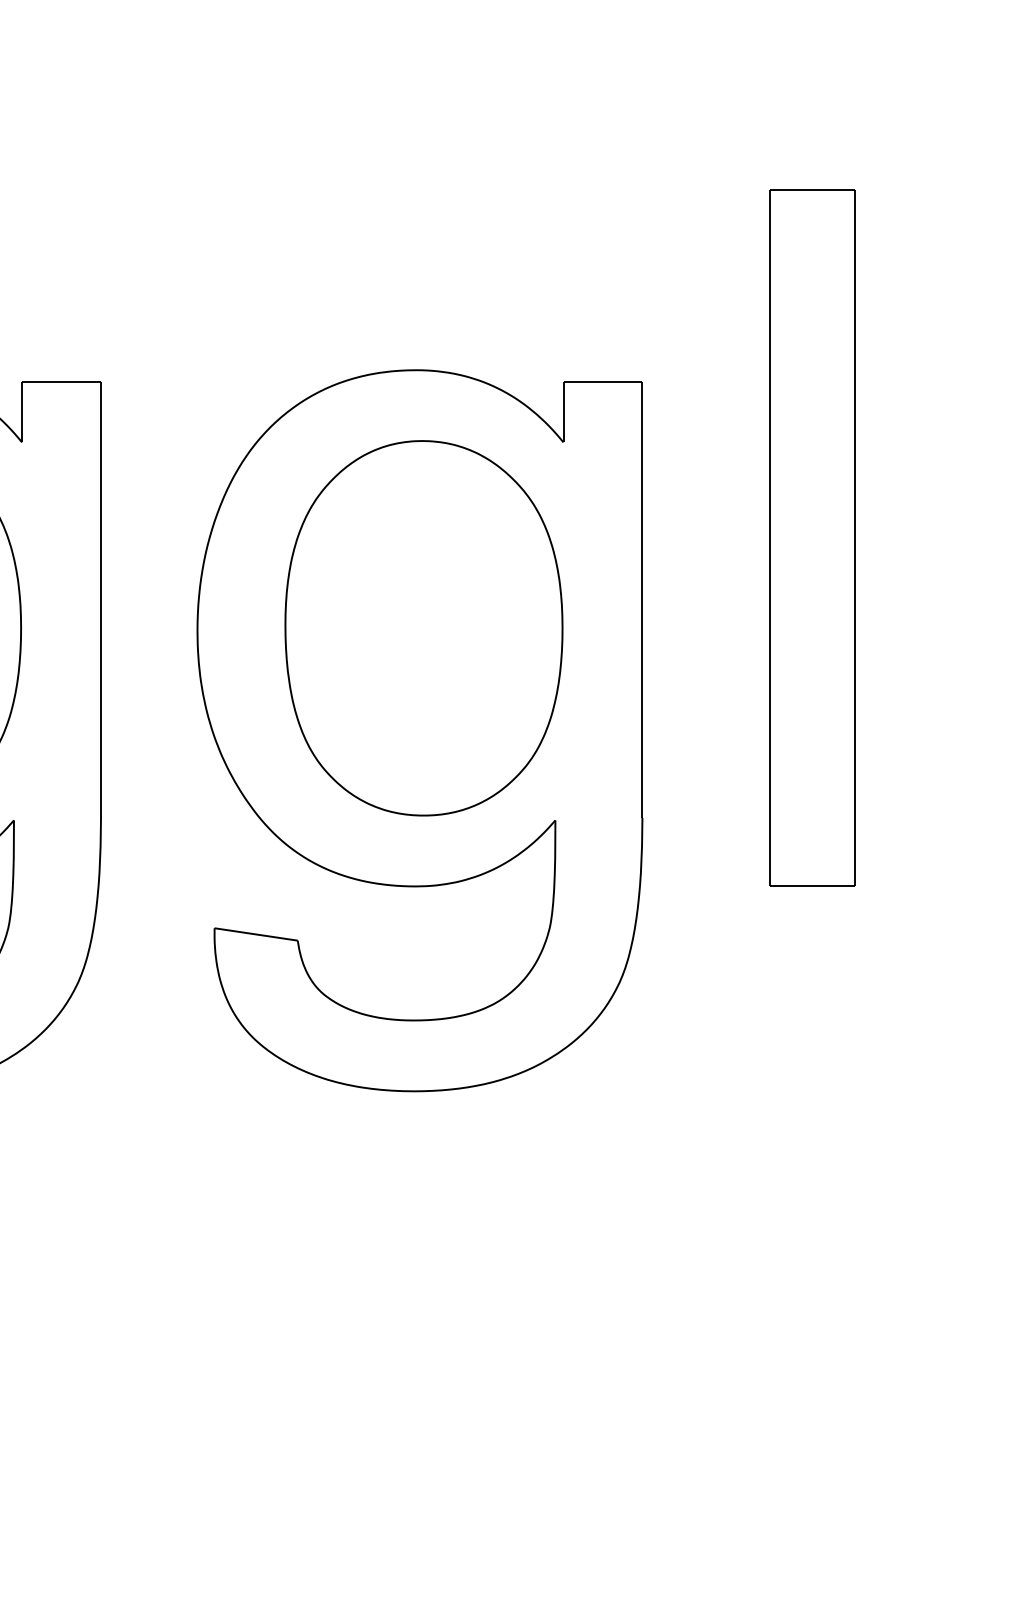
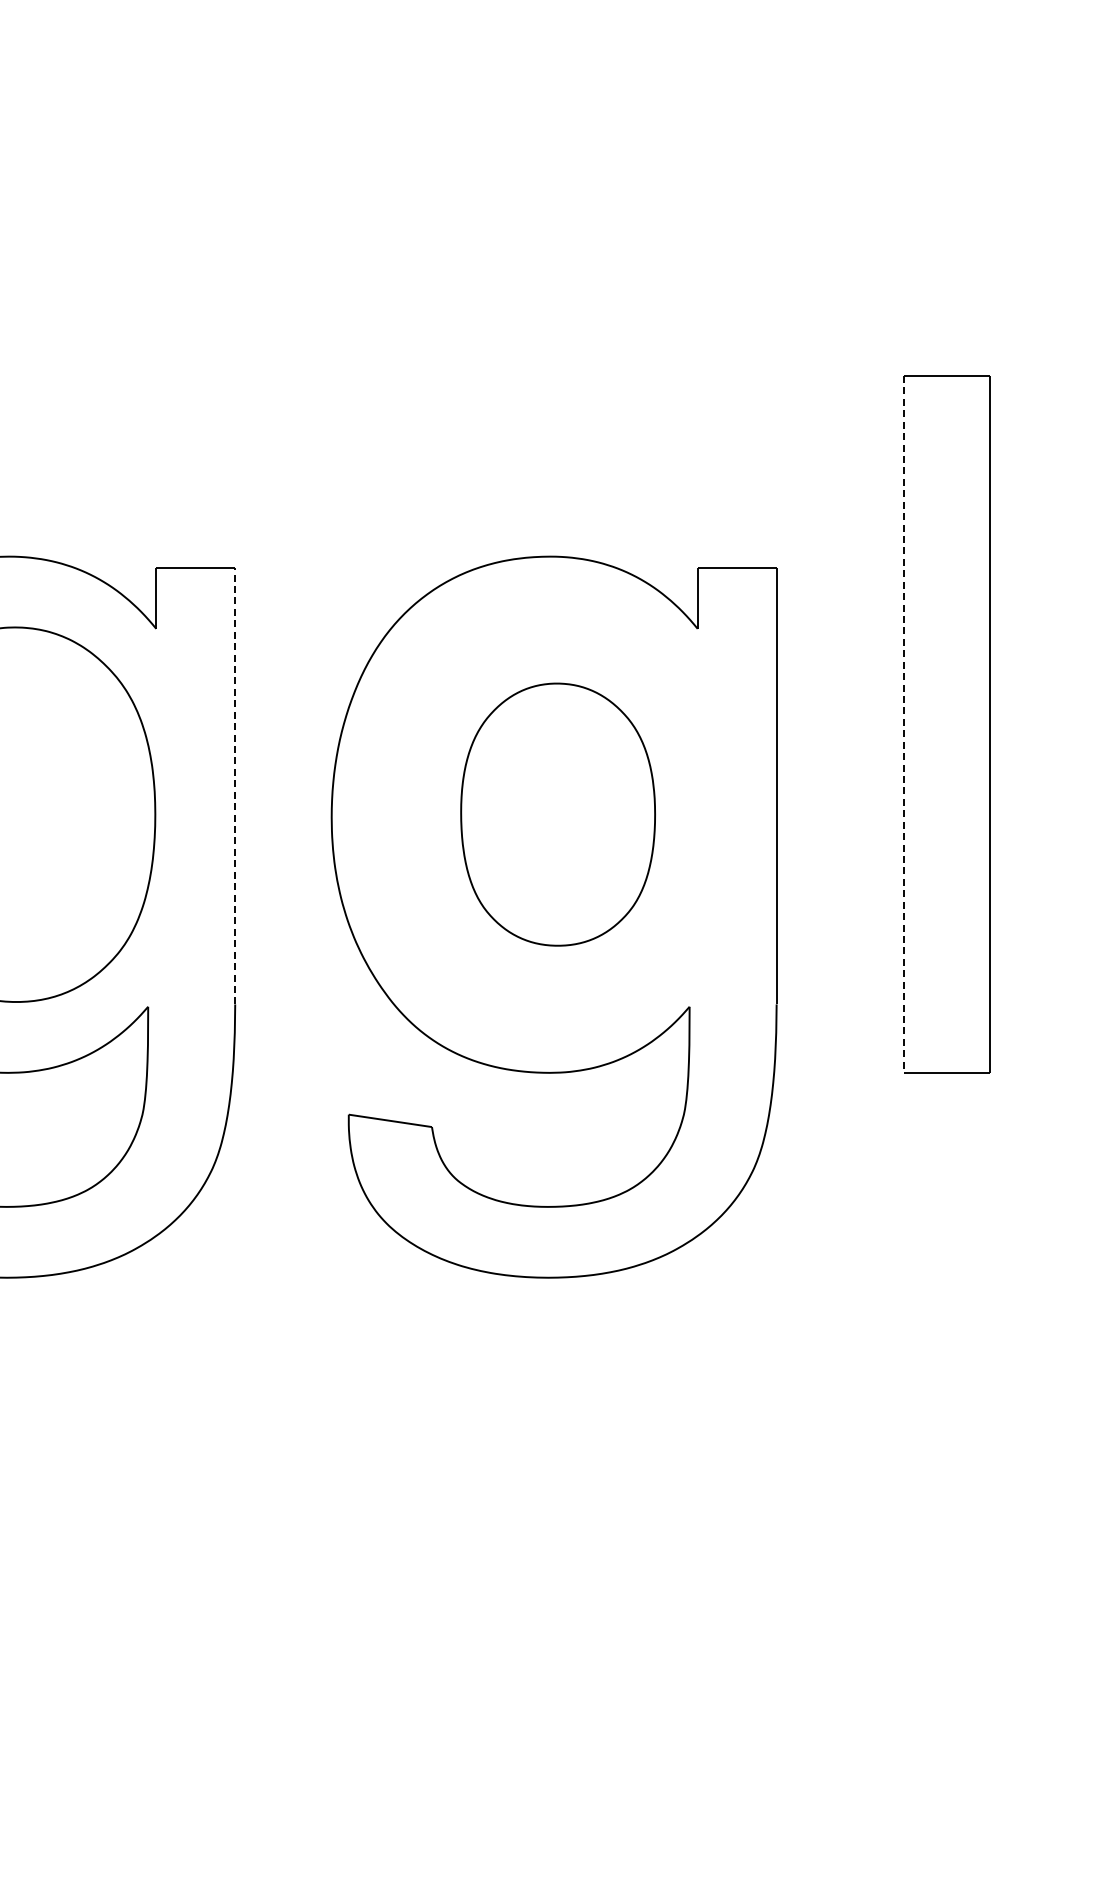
line: (769, 538) -> (903, 724), solid -> dashed
line: (101, 599) -> (235, 785), solid -> dashed
part: (423, 628) -> (557, 814), size x0.7

